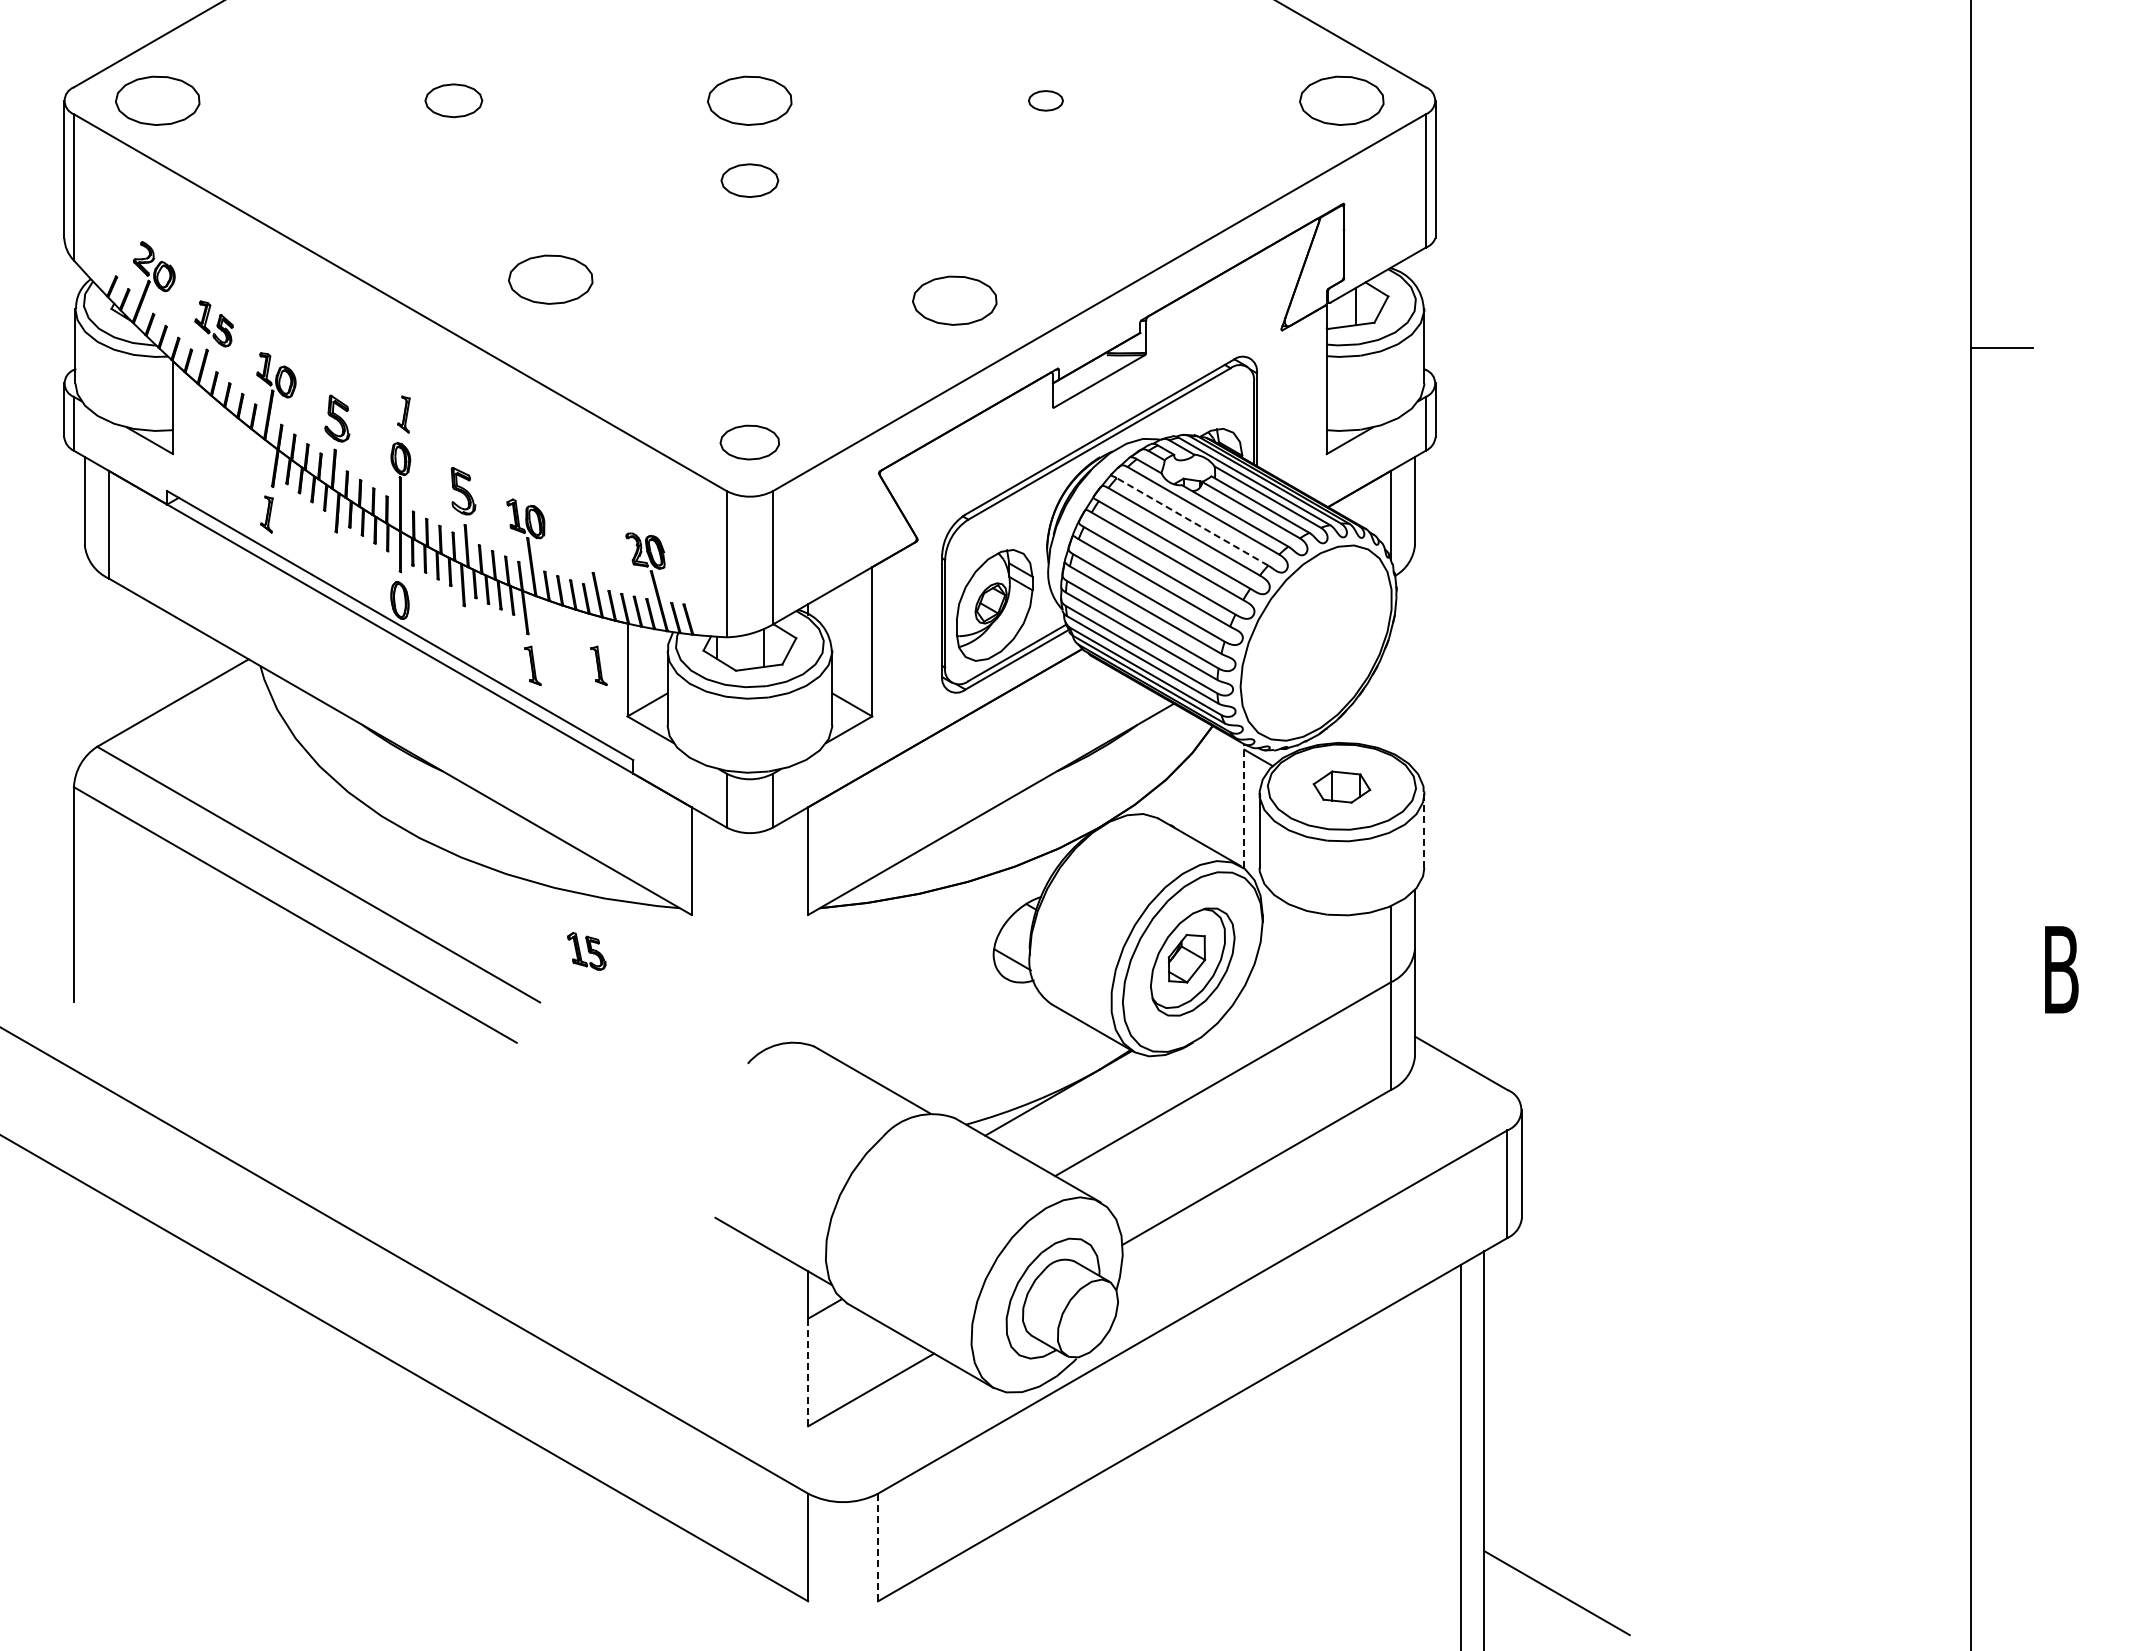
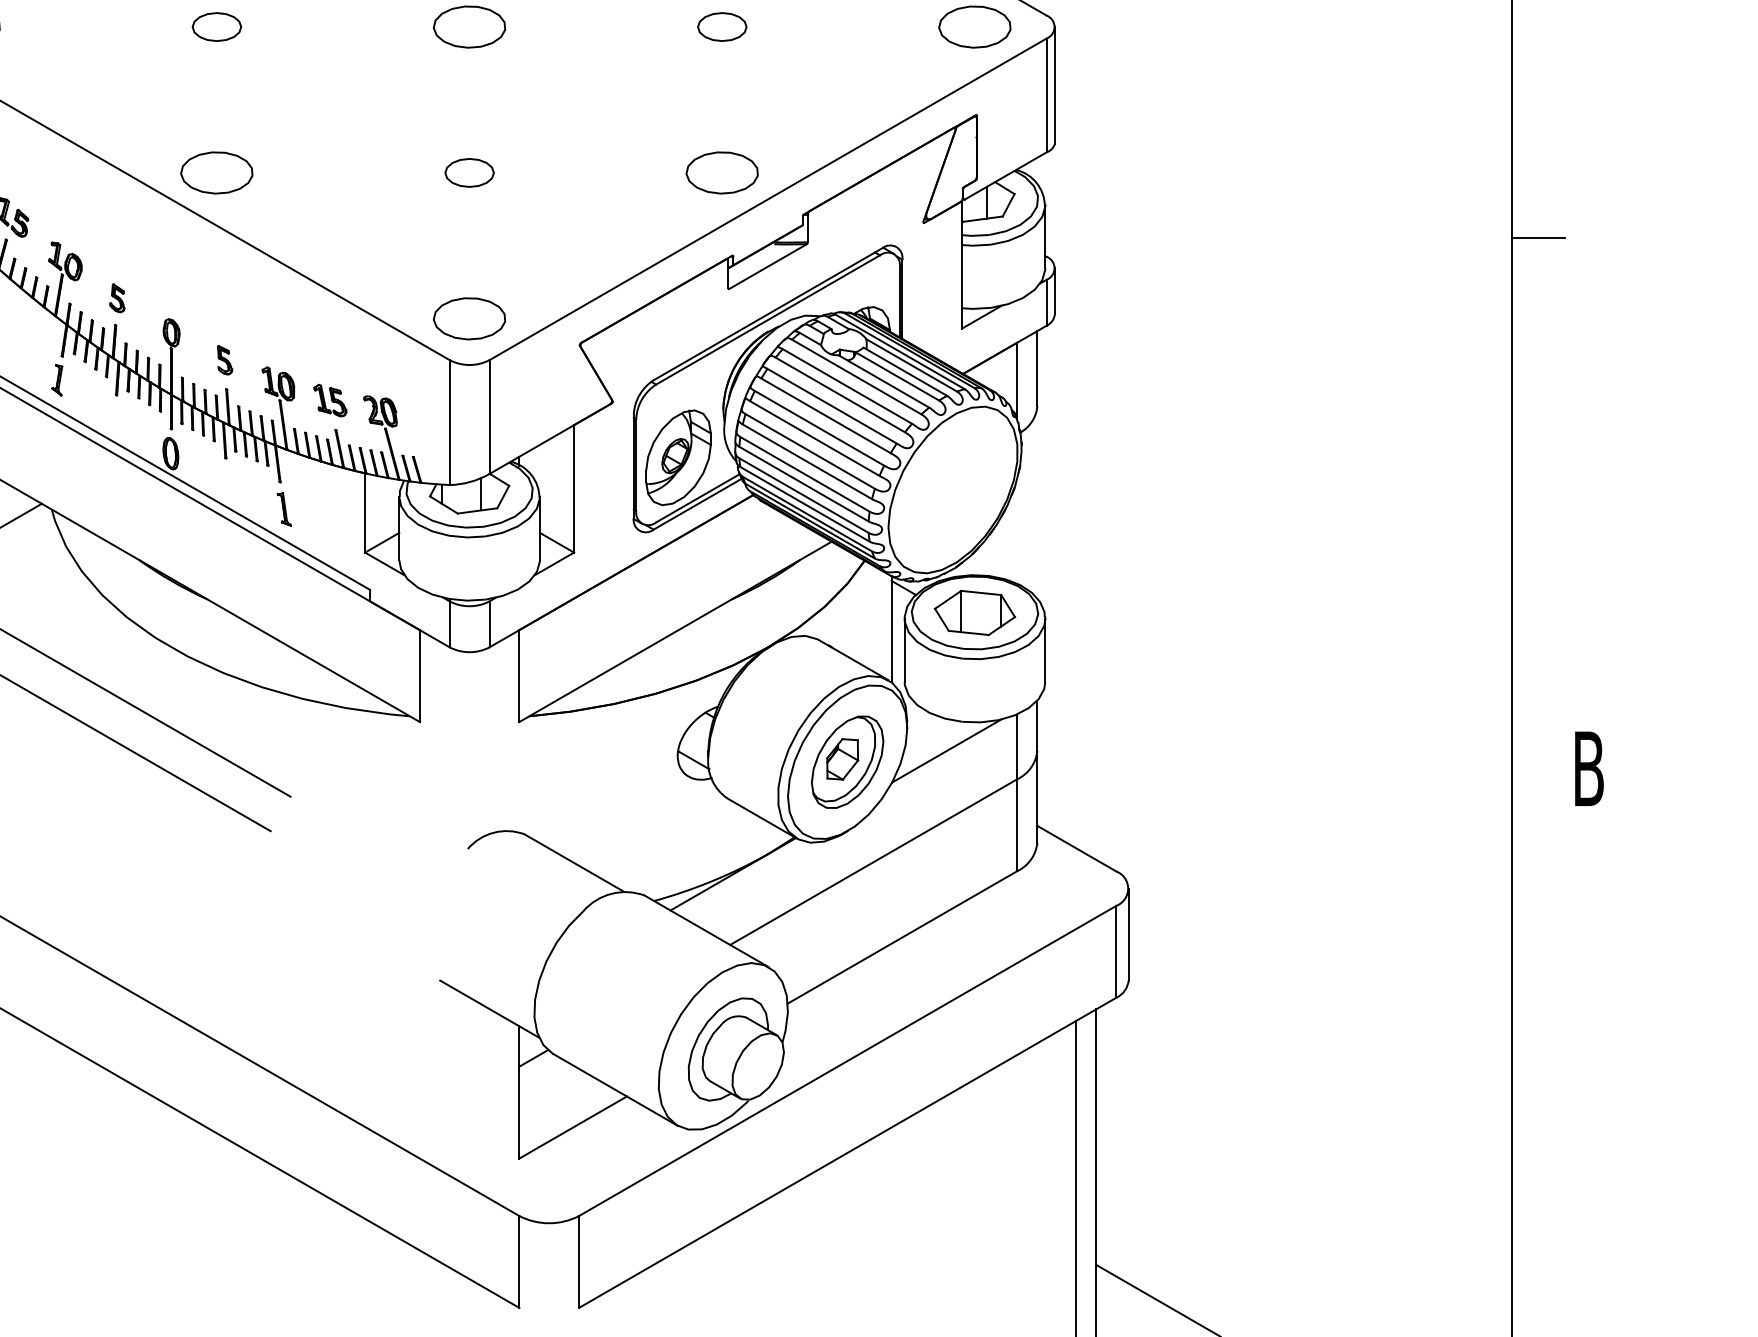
part: (1045, 100) -> (721, 26), size x1.67
part: (749, 180) -> (469, 172), moved
part: (550, 279) -> (216, 172), moved
part: (954, 300) -> (721, 172), moved
part: (403, 414) -> (173, 294), removed
part: (336, 418) -> (116, 298), size x0.71
part: (749, 442) -> (469, 318), size x1.43
part: (463, 490) -> (225, 359), size x0.71
line: (1192, 521) -> (847, 386), dashed -> solid
part: (598, 665) -> (340, 509), removed
part: (1341, 786) -> (974, 612), size x1.67
line: (1244, 806) -> (891, 629), dashed -> solid
line: (1424, 830) -> (1045, 649), dashed -> solid
line: (1308, 948) -> (946, 750), added
part: (586, 951) -> (330, 400), moved
line: (808, 1372) -> (519, 1112), dashed -> solid
line: (878, 1547) -> (579, 1261), dashed -> solid

